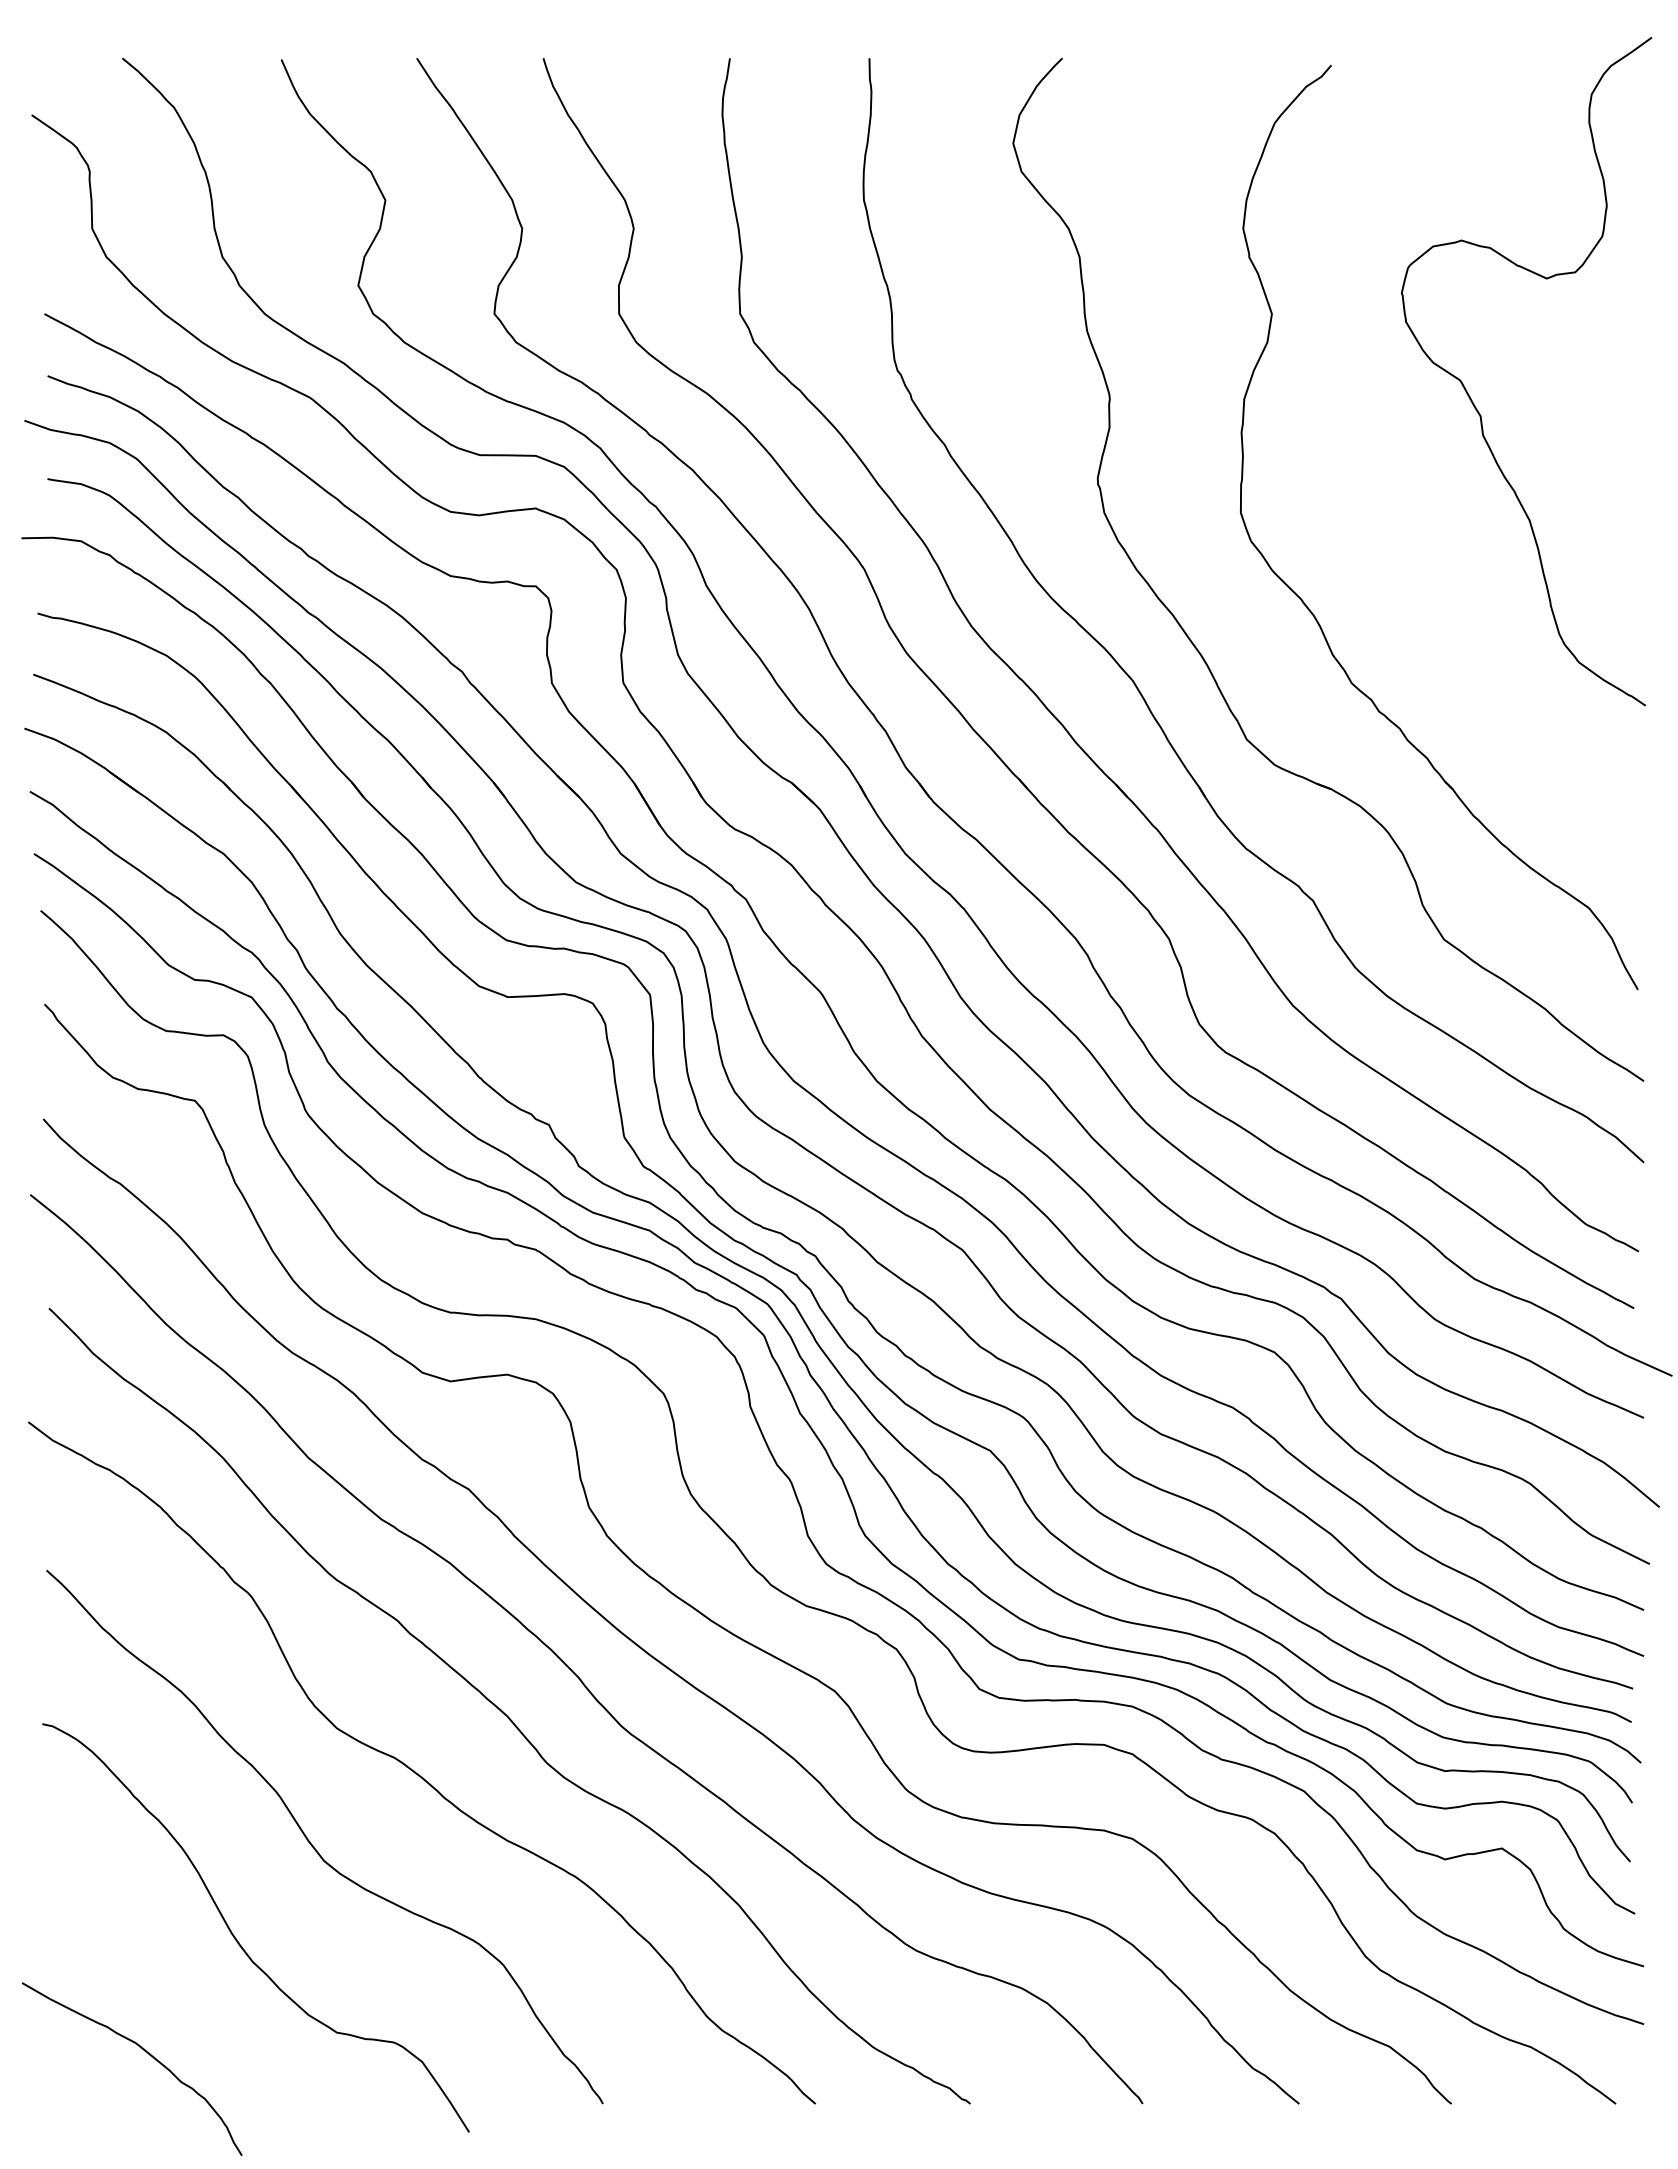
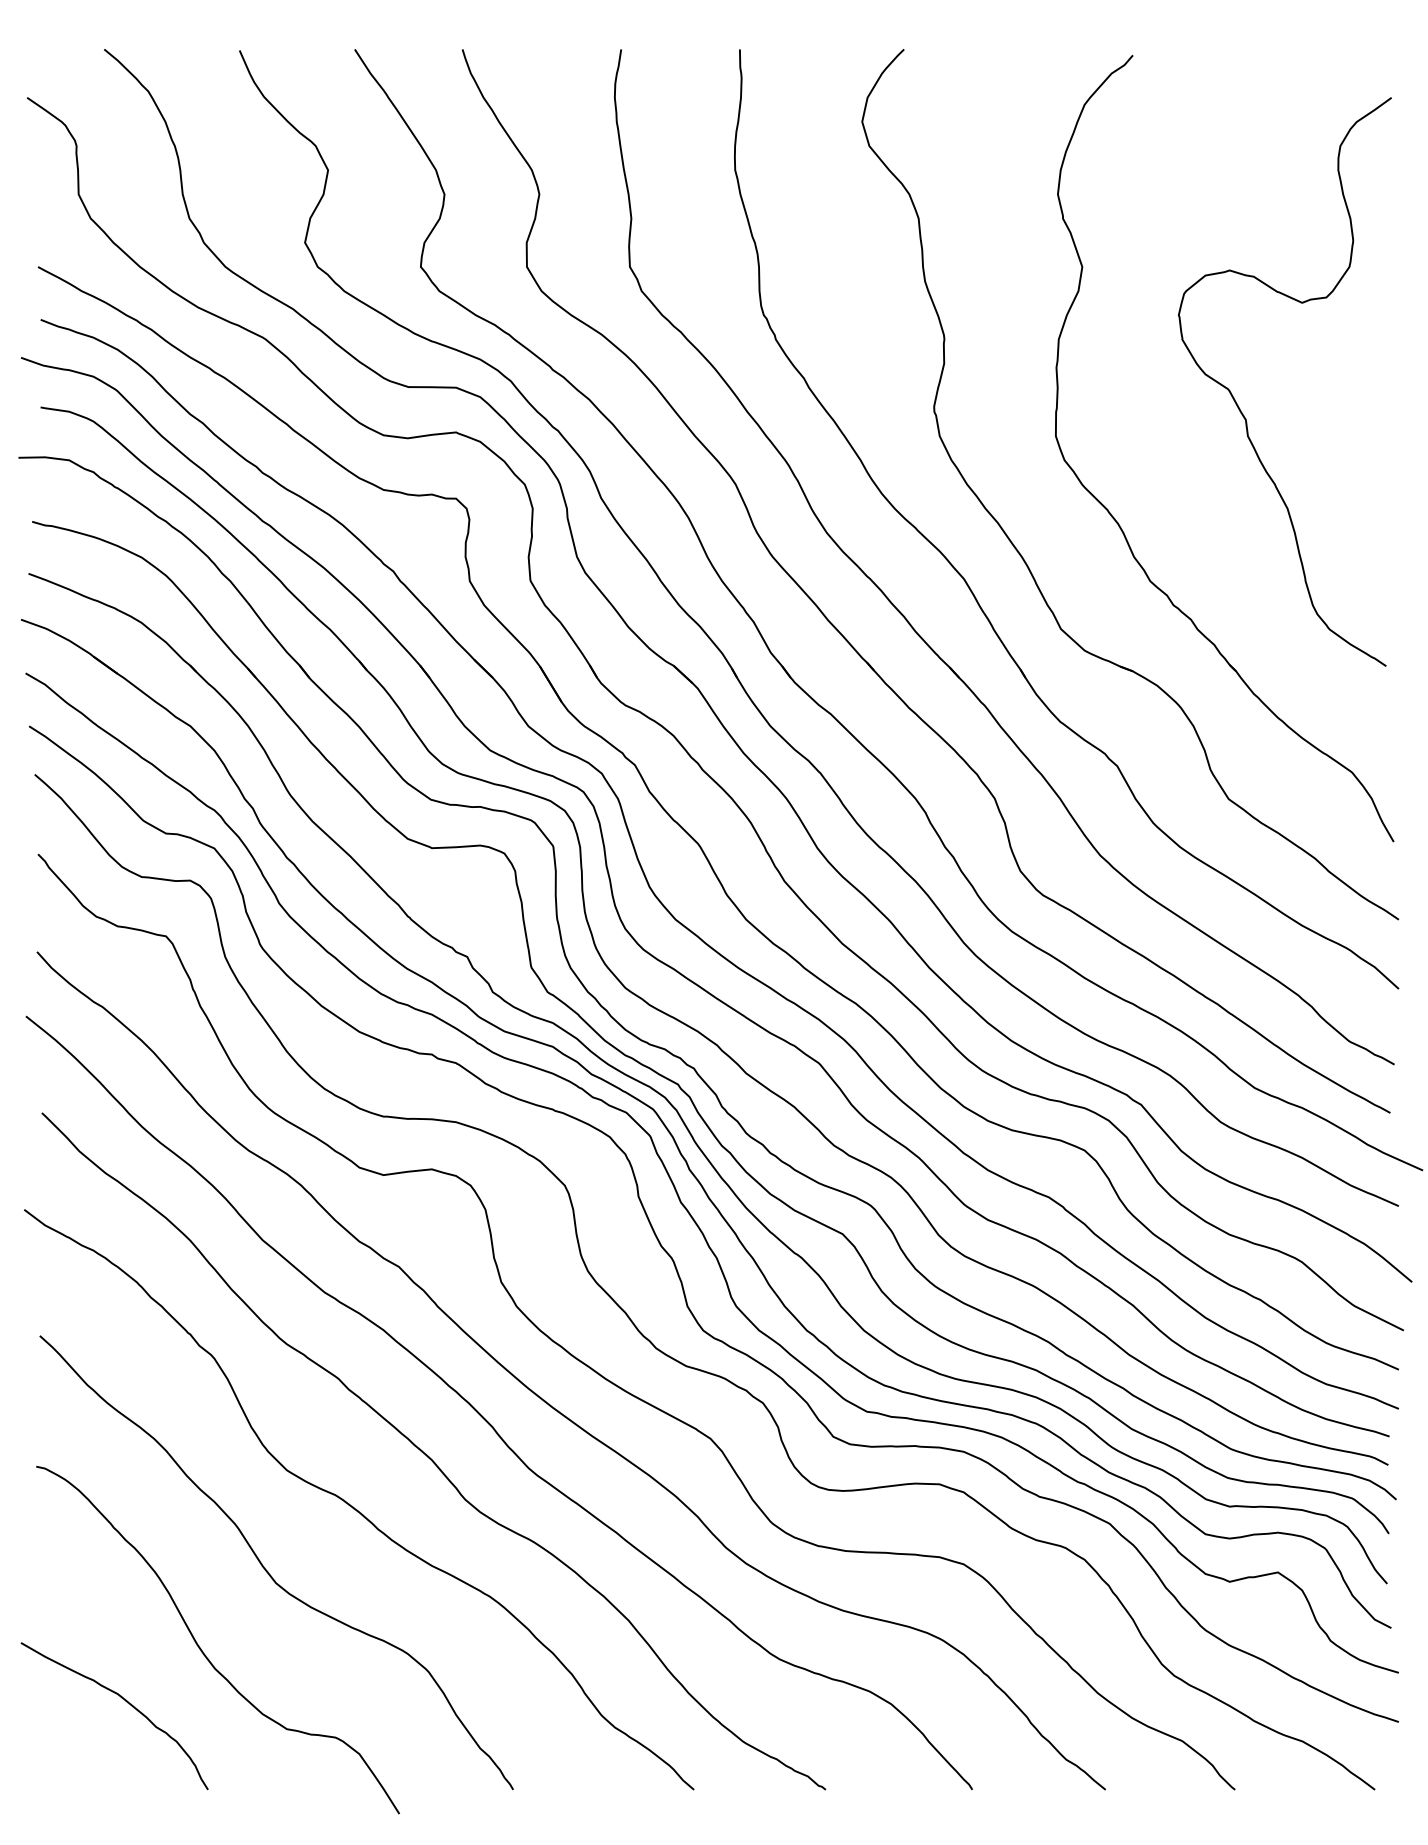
curve: (1474, 402) -> (1240, 408), moved
curve: (147, 2054) -> (127, 1703), moved

